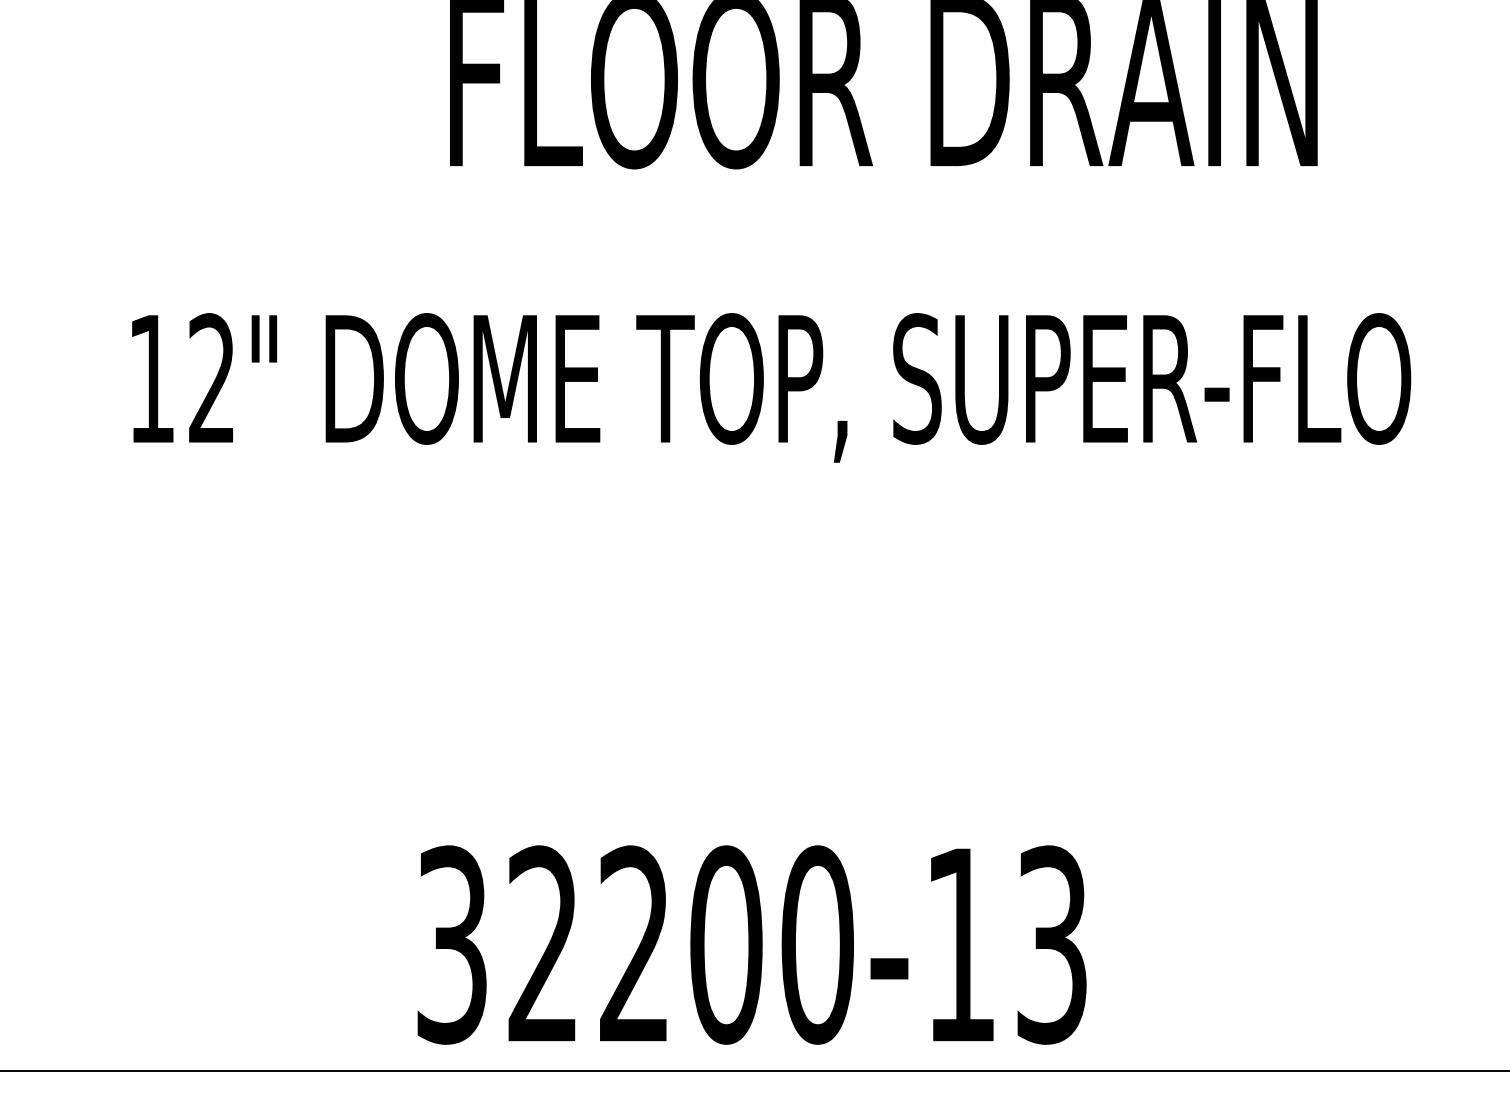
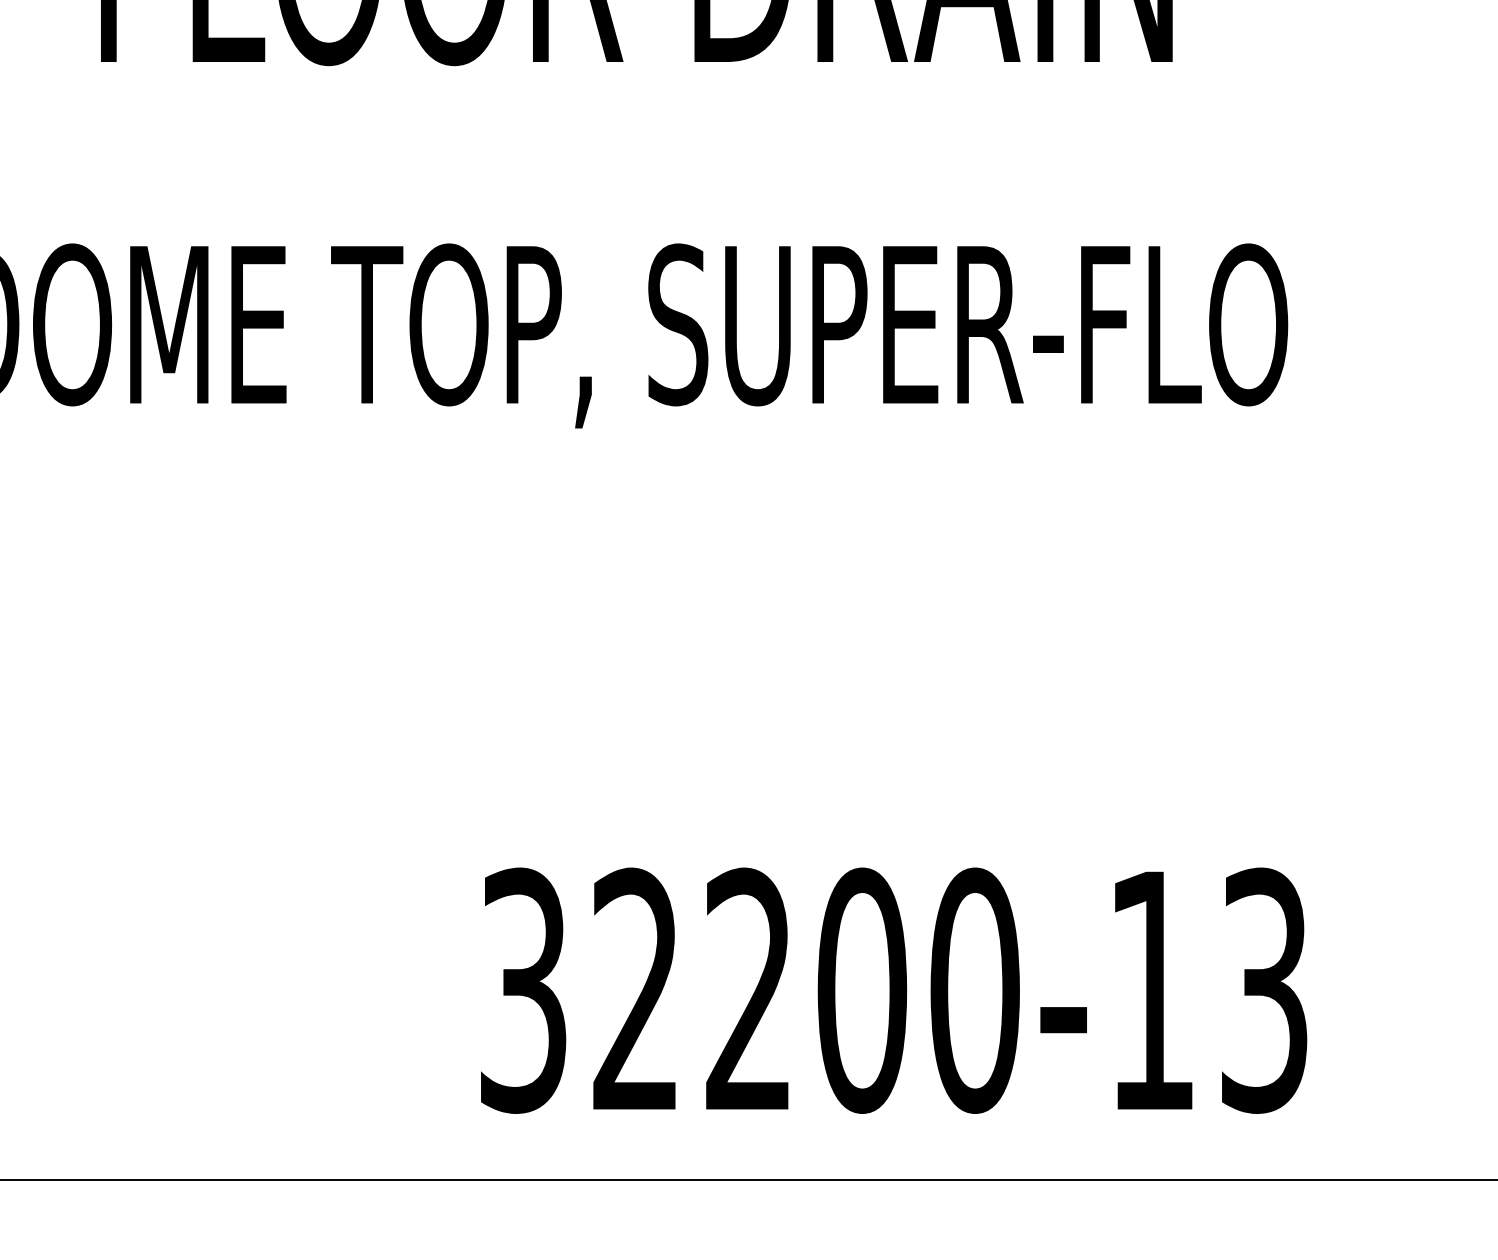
text: (751, 944) -> (893, 990), moved

